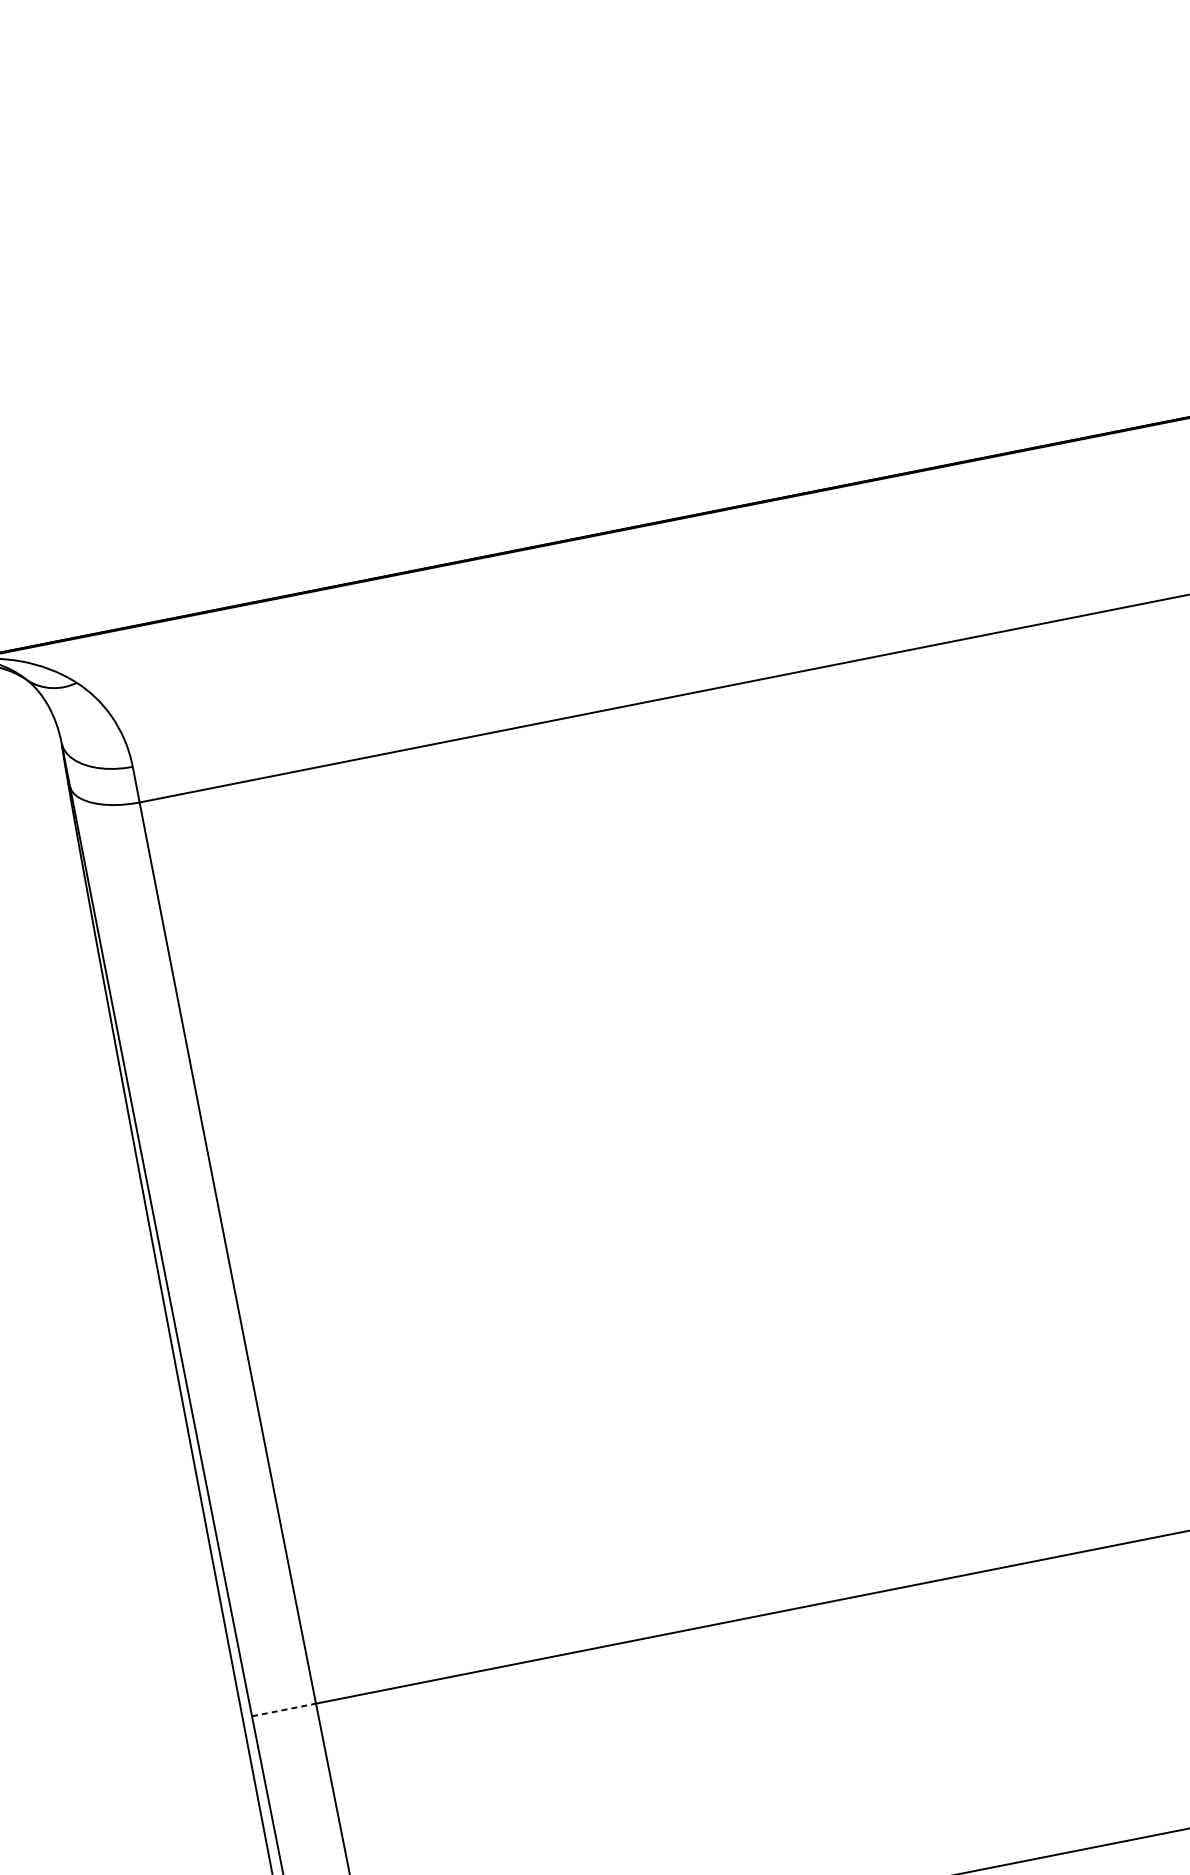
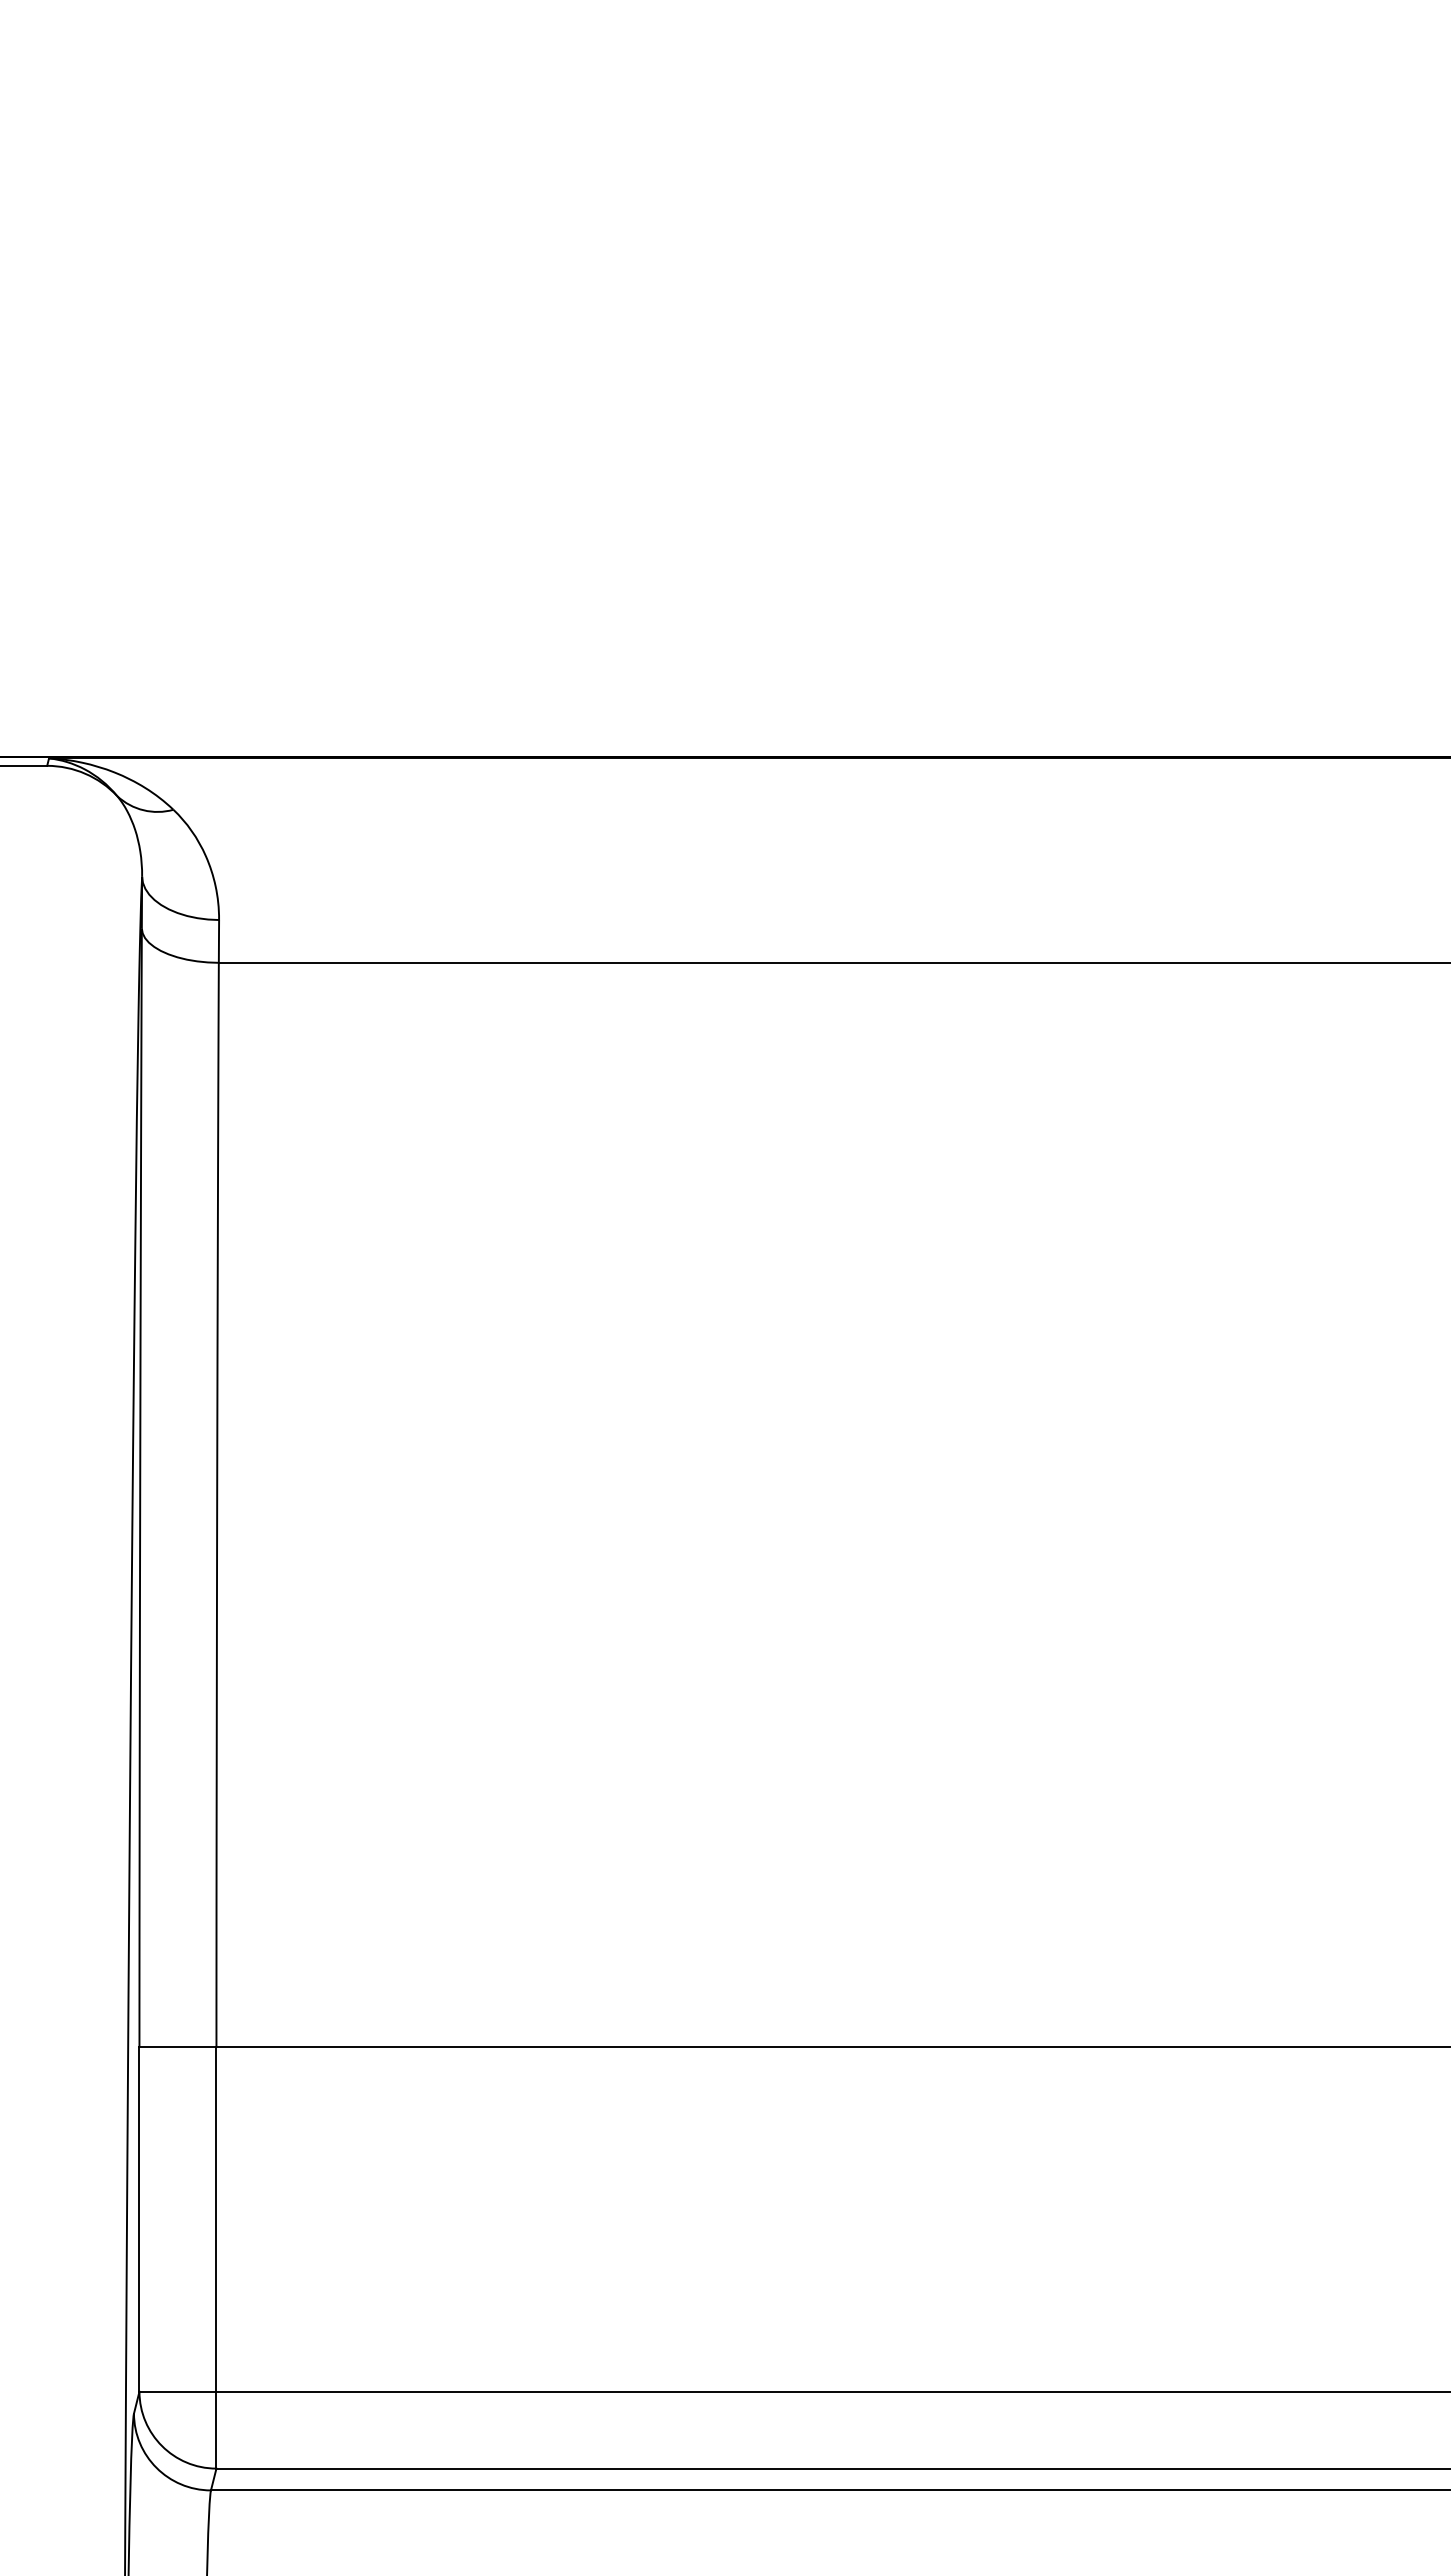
line: (284, 1709) -> (178, 2046), dashed -> solid

